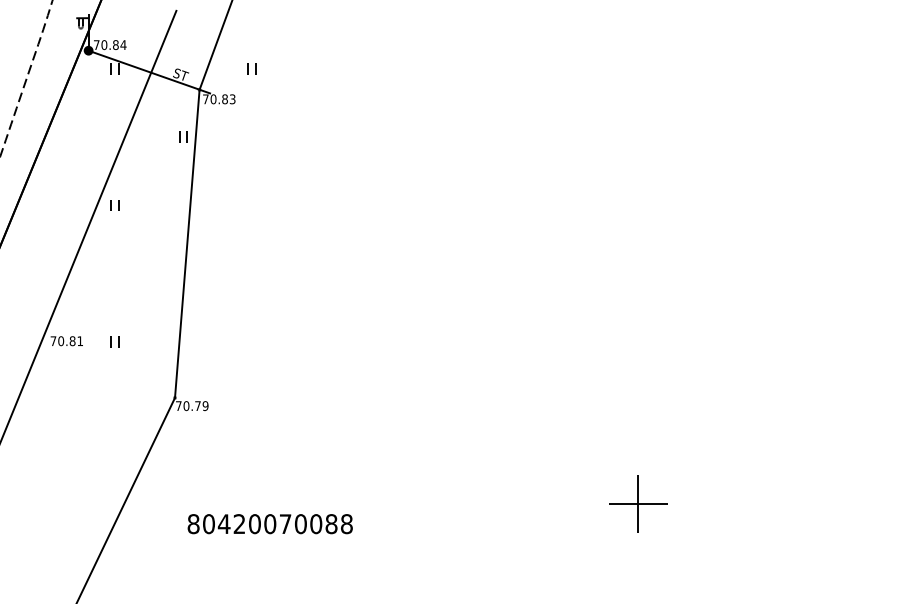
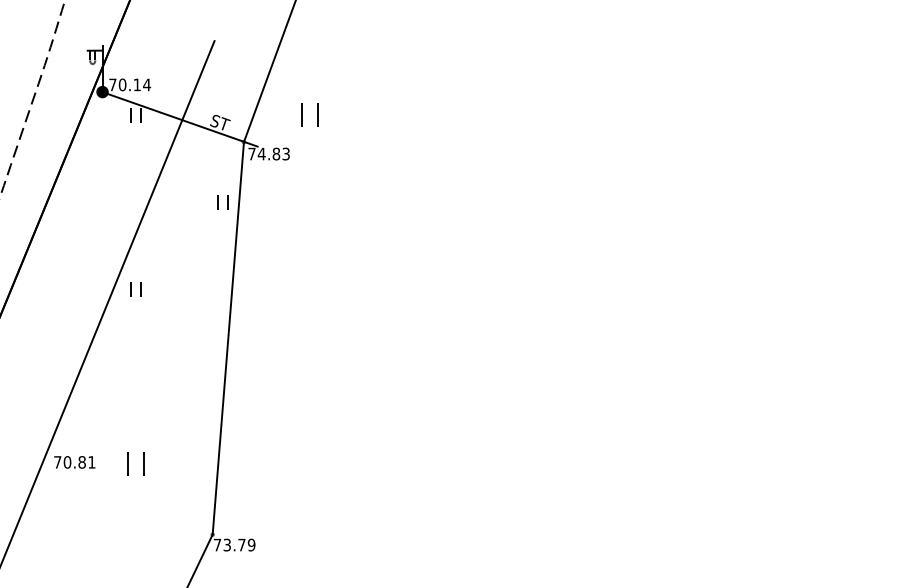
text: (115, 44) -> (136, 84), 70.84 -> 70.14
part: (251, 68) -> (310, 114), size x1.6
text: (213, 99) -> (261, 154), 70.83 -> 74.83
part: (114, 341) -> (135, 462), size x1.6
text: (186, 406) -> (227, 545), 70.79 -> 73.79

